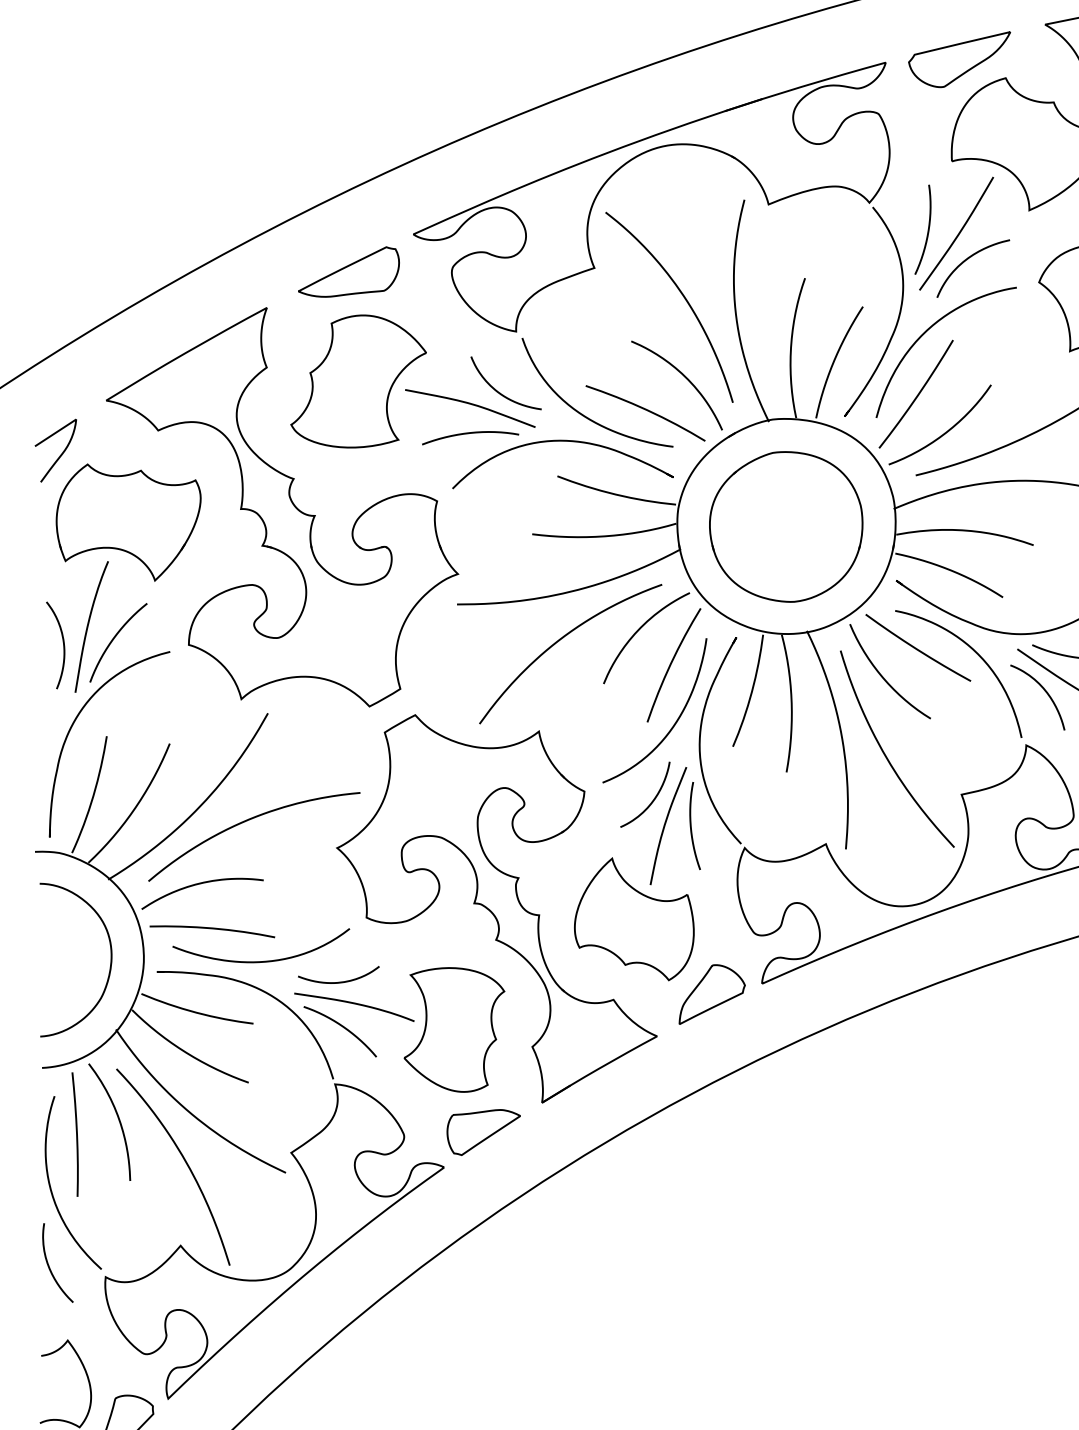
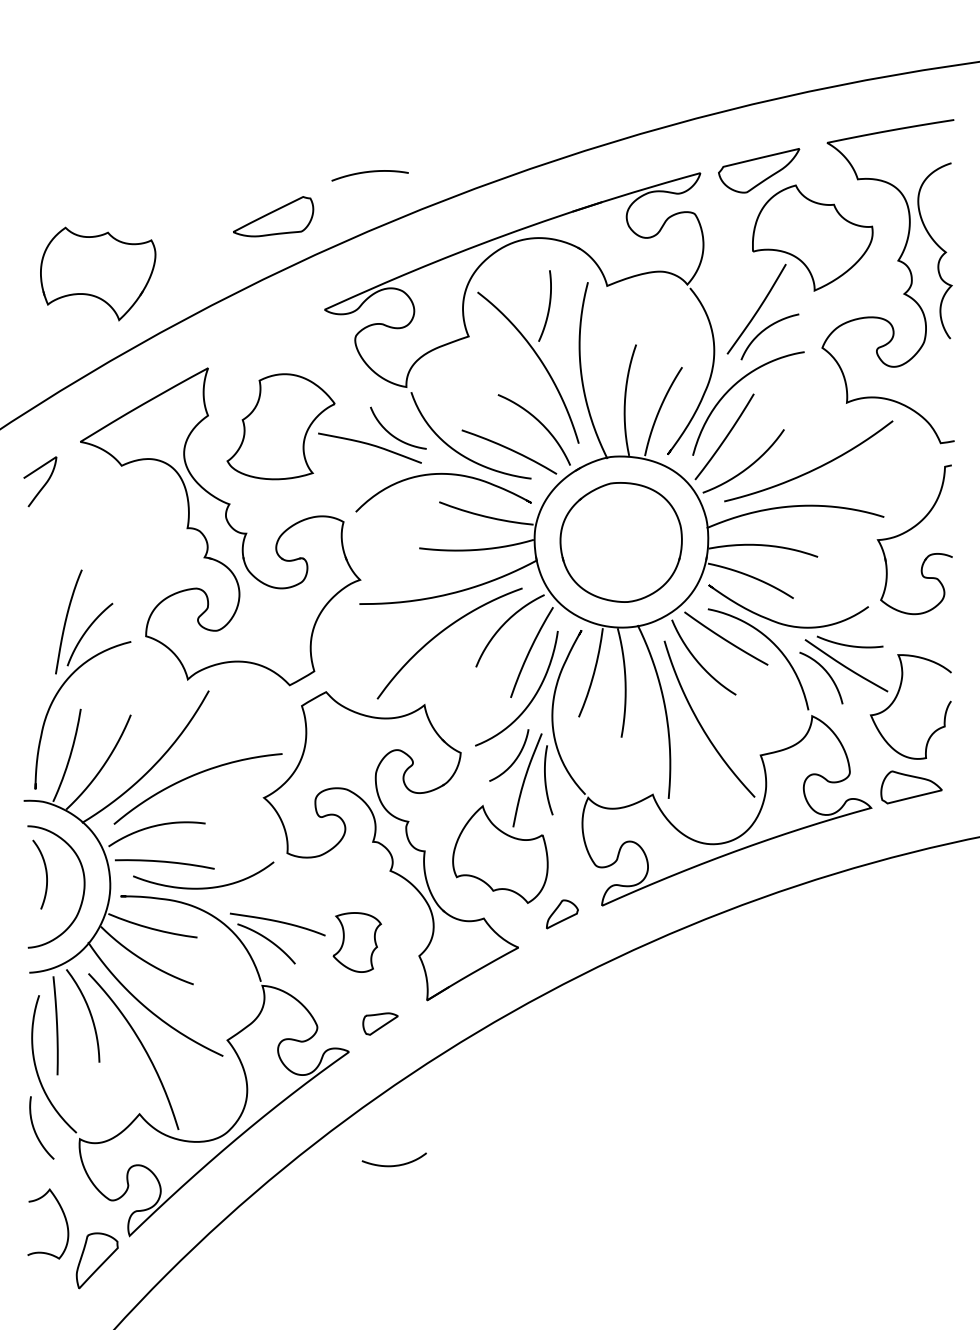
curve: (927, 229) -> (548, 305), moved
part: (349, 271) -> (273, 216), moved
curve: (469, 433) -> (369, 172), moved
part: (129, 521) -> (98, 273), moved
curve: (62, 645) -> (45, 874), moved
curve: (341, 980) -> (396, 1164), moved
part: (712, 994) -> (562, 914), size x0.6
part: (453, 1029) -> (356, 942), size x0.6
part: (483, 1131) -> (380, 1023), size x0.6

